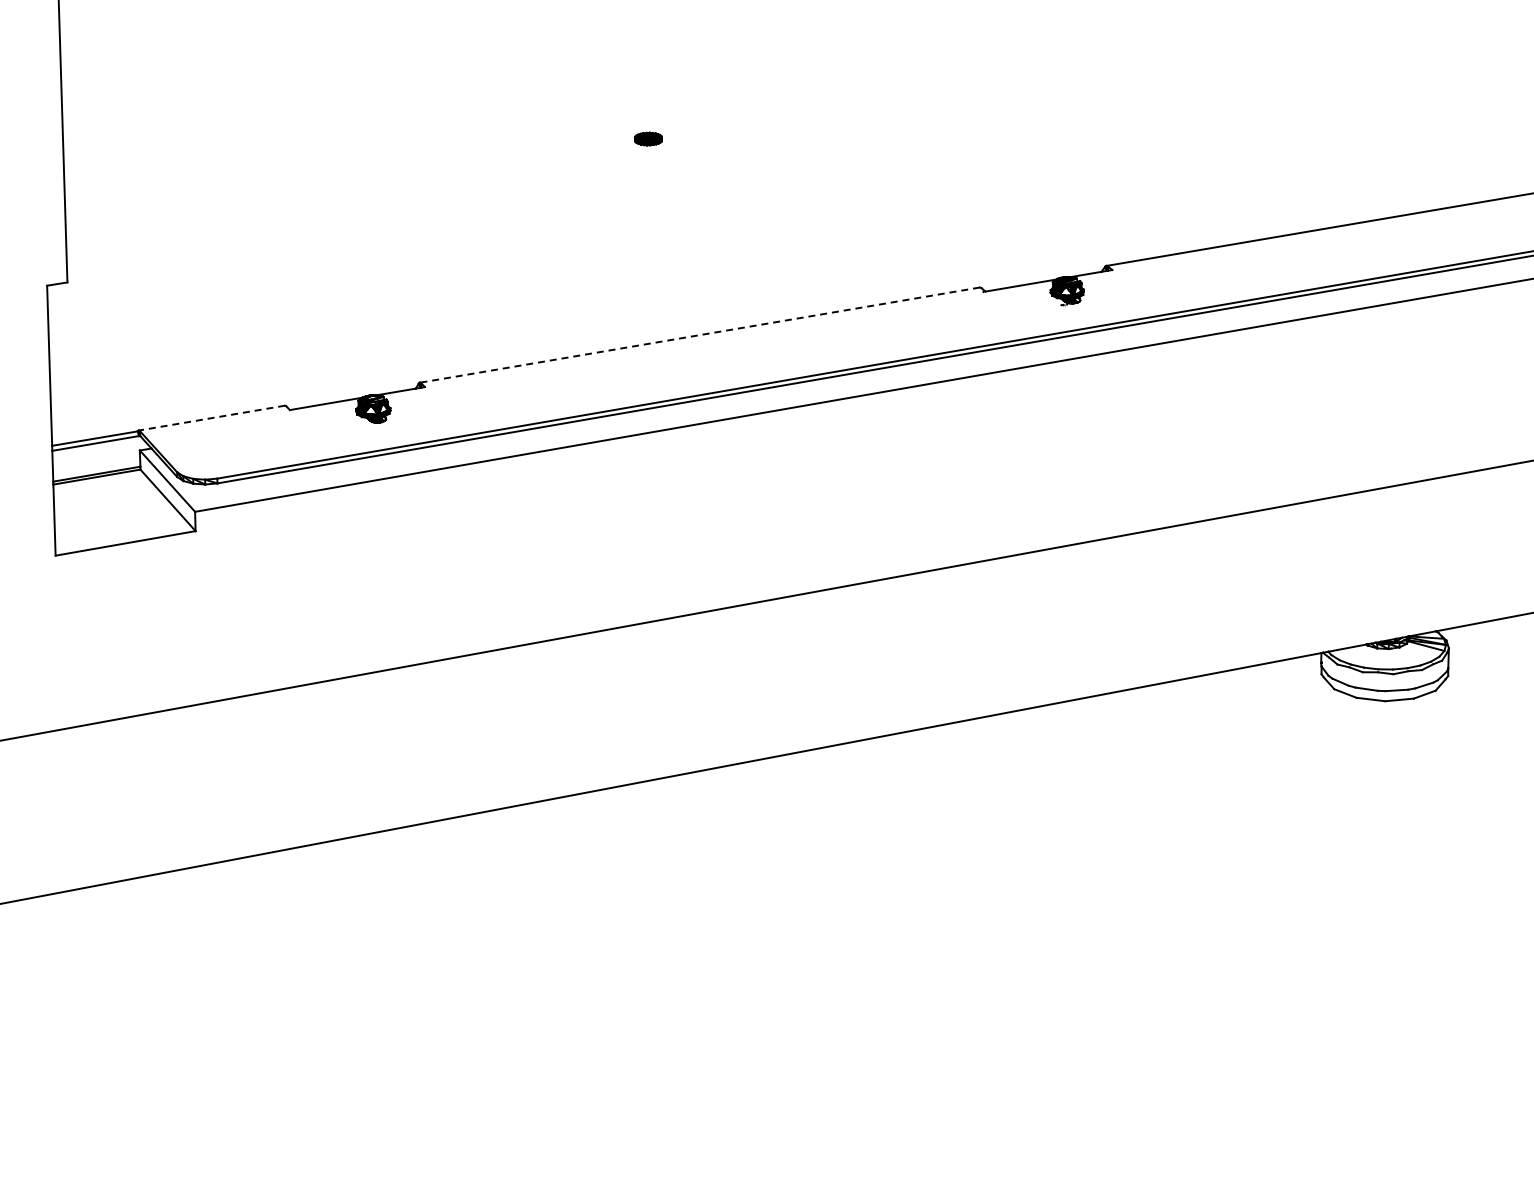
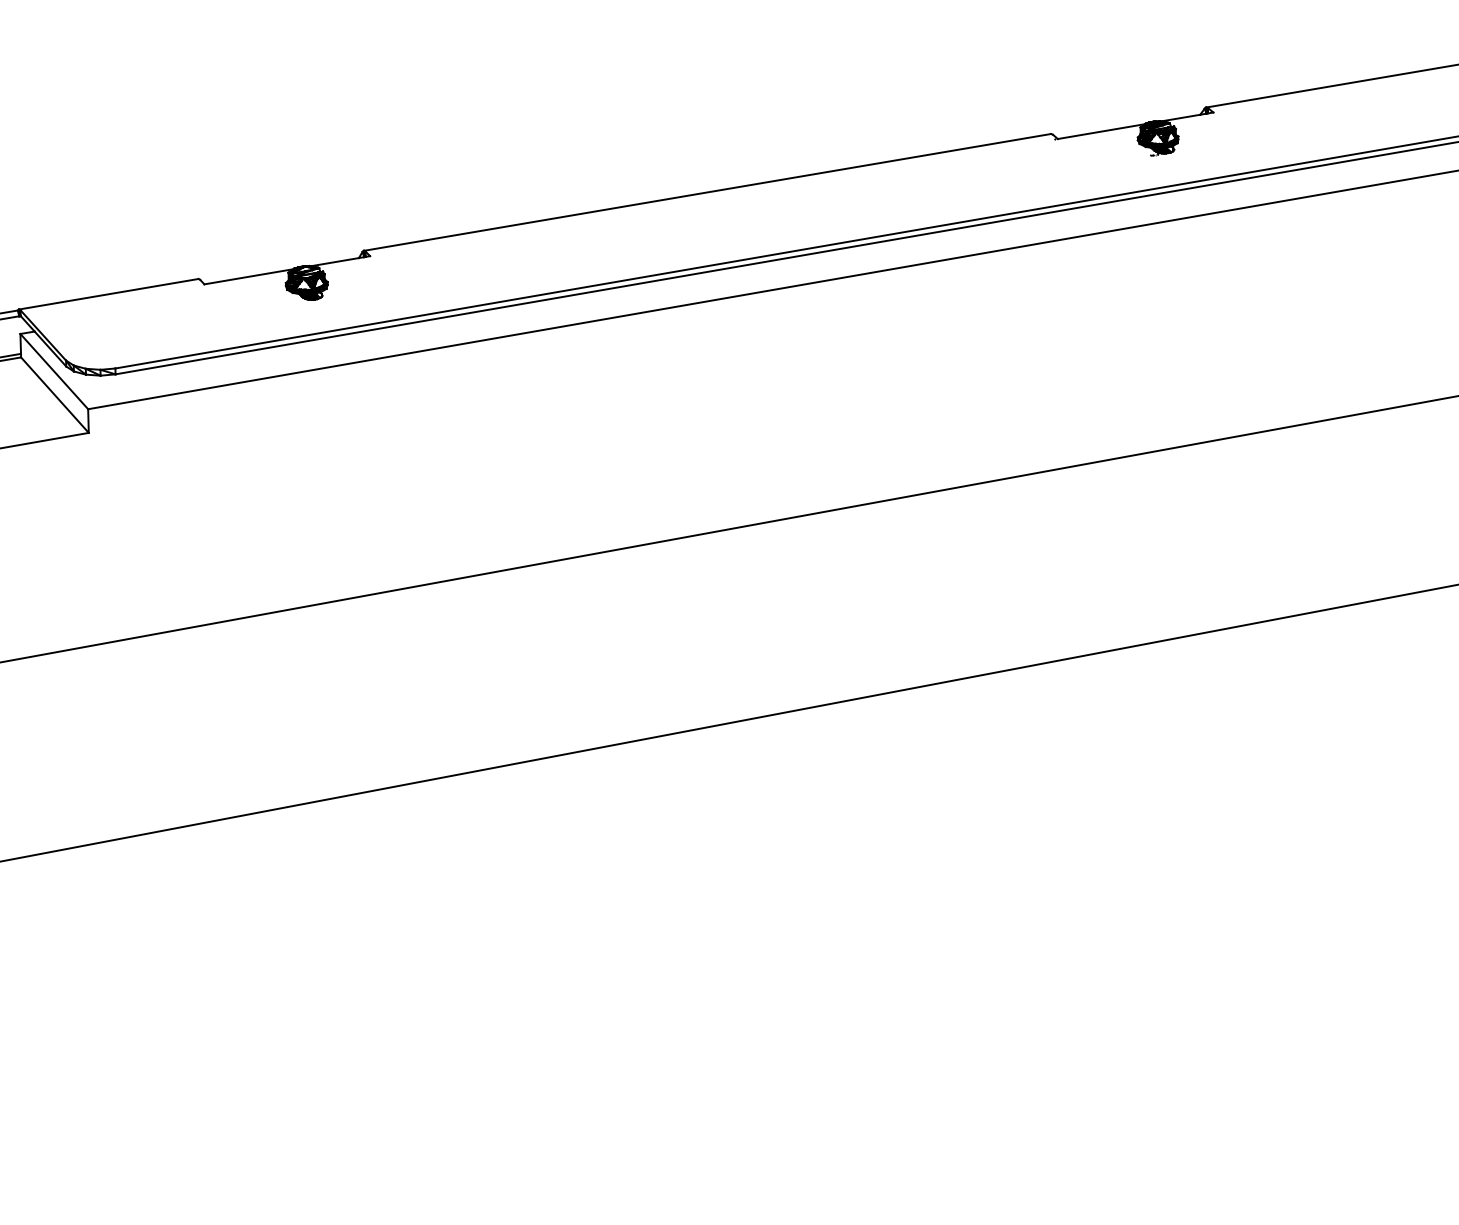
line: (699, 335) -> (706, 192), dashed -> solid
line: (211, 418) -> (108, 294), dashed -> solid

